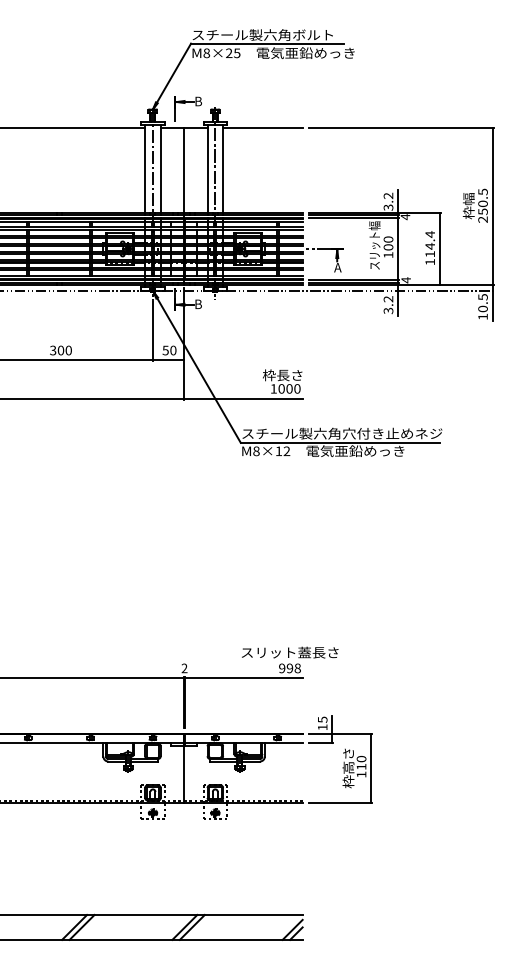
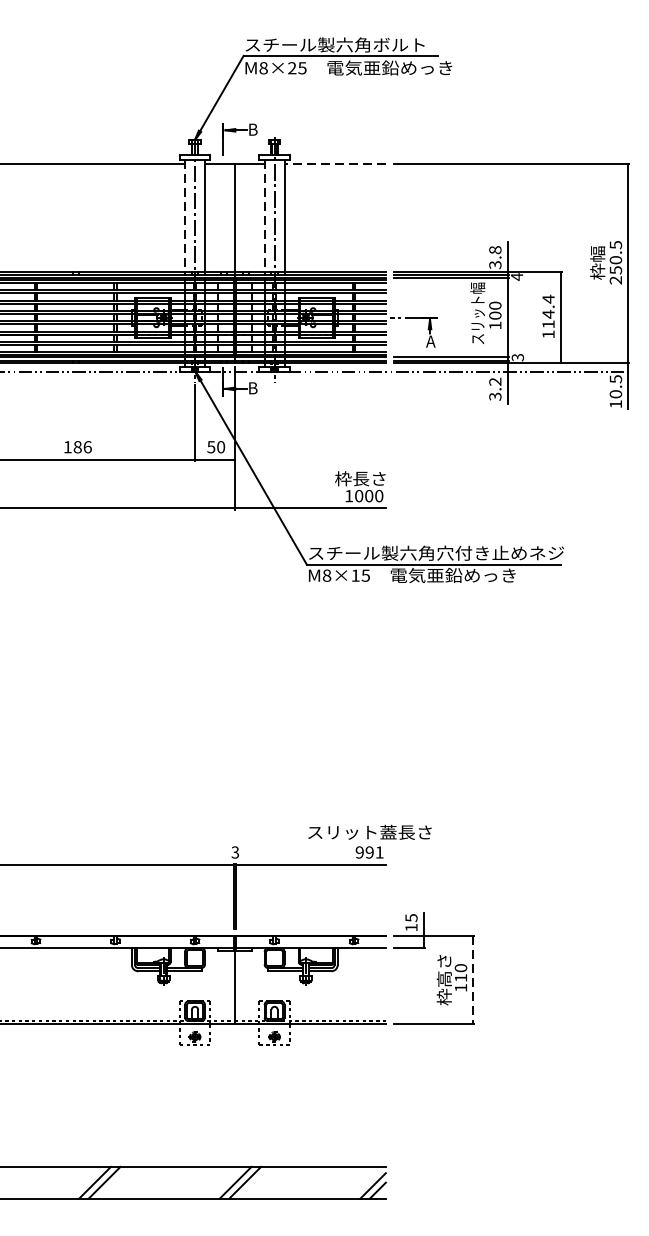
line: (262, 128) -> (334, 164), solid -> dashed
line: (145, 169) -> (185, 216), solid -> dashed
line: (207, 169) -> (264, 216), solid -> dashed
text: (388, 195) -> (495, 249), 3.2 -> 3.8
text: (405, 280) -> (517, 357), 4 -> 3
text: (61, 350) -> (78, 447), 300 -> 186
text: (286, 451) -> (365, 575), M8×12 -> M8×15
text: (184, 668) -> (235, 852), 2 -> 3
text: (297, 668) -> (379, 852), 998 -> 991
line: (371, 768) -> (473, 980), solid -> dashed

